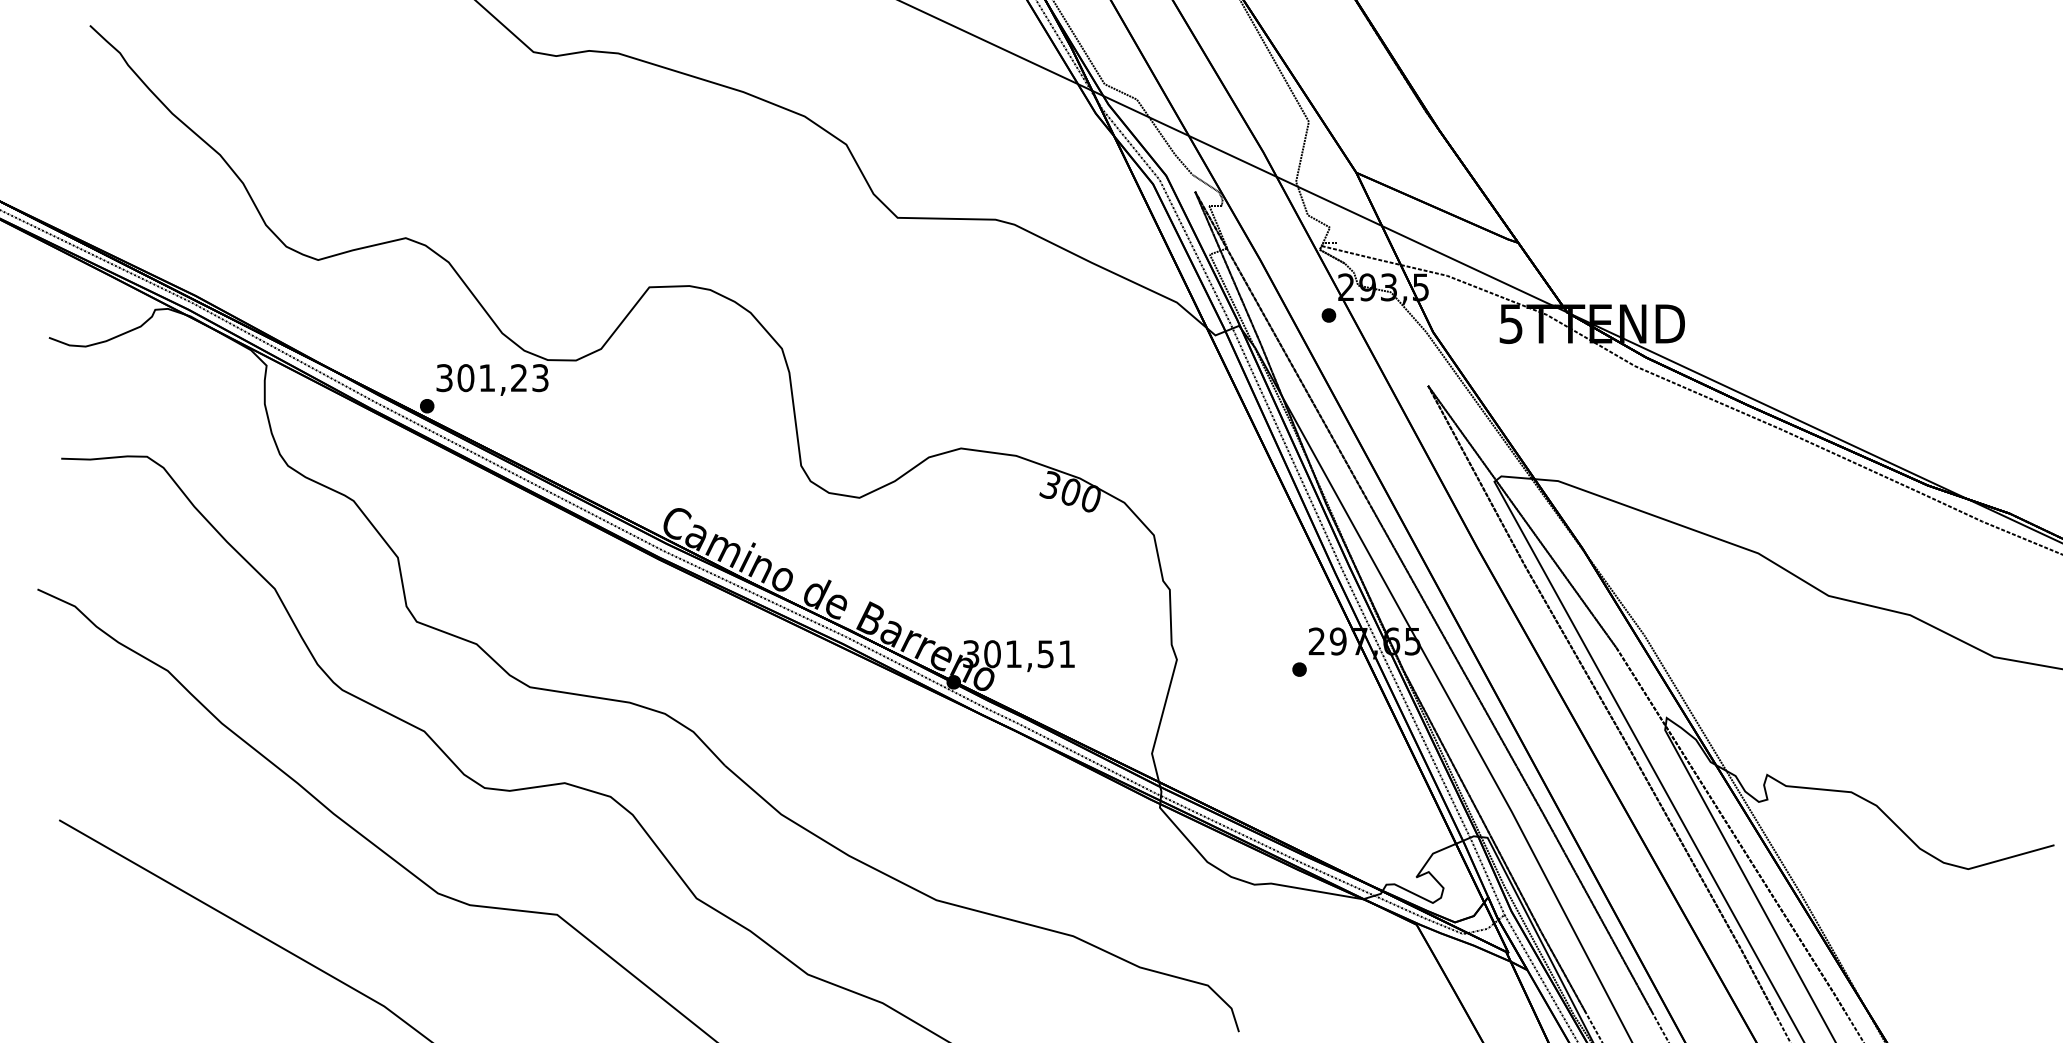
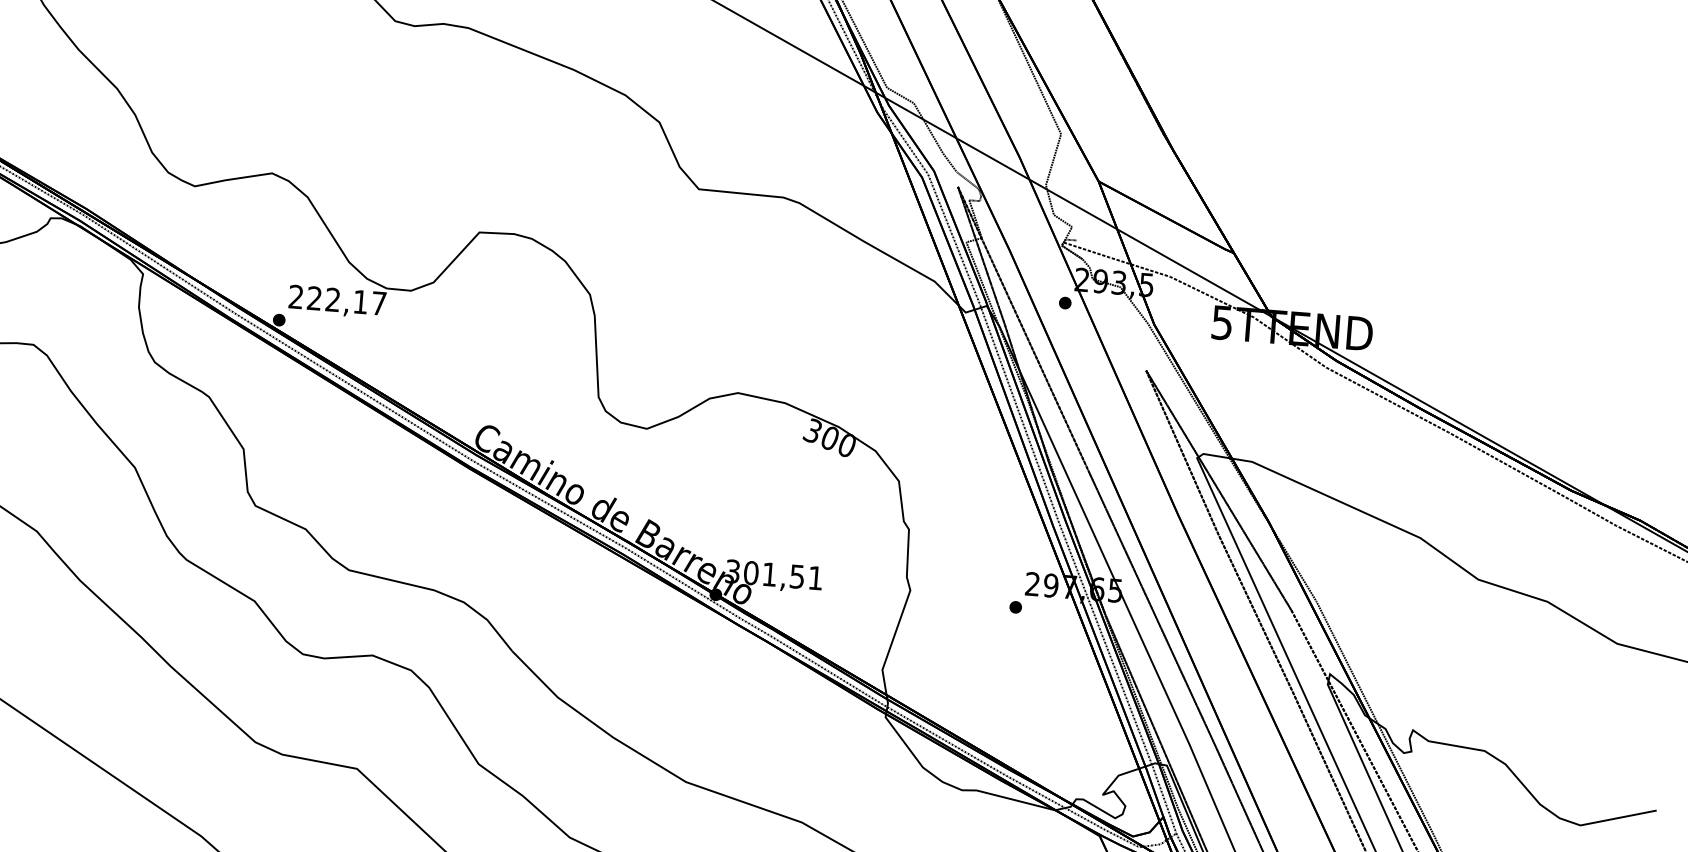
text: (492, 378) -> (337, 300), 301,23 -> 222,17

